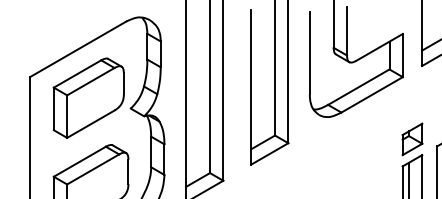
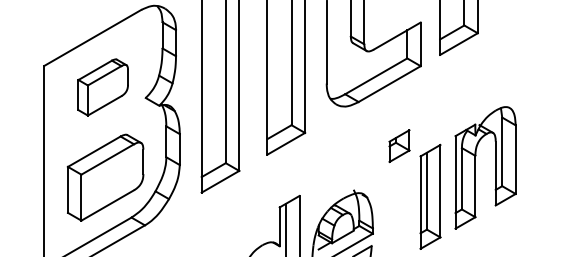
part: (87, 98) -> (102, 87), size x0.7
part: (412, 138) -> (399, 145), moved

